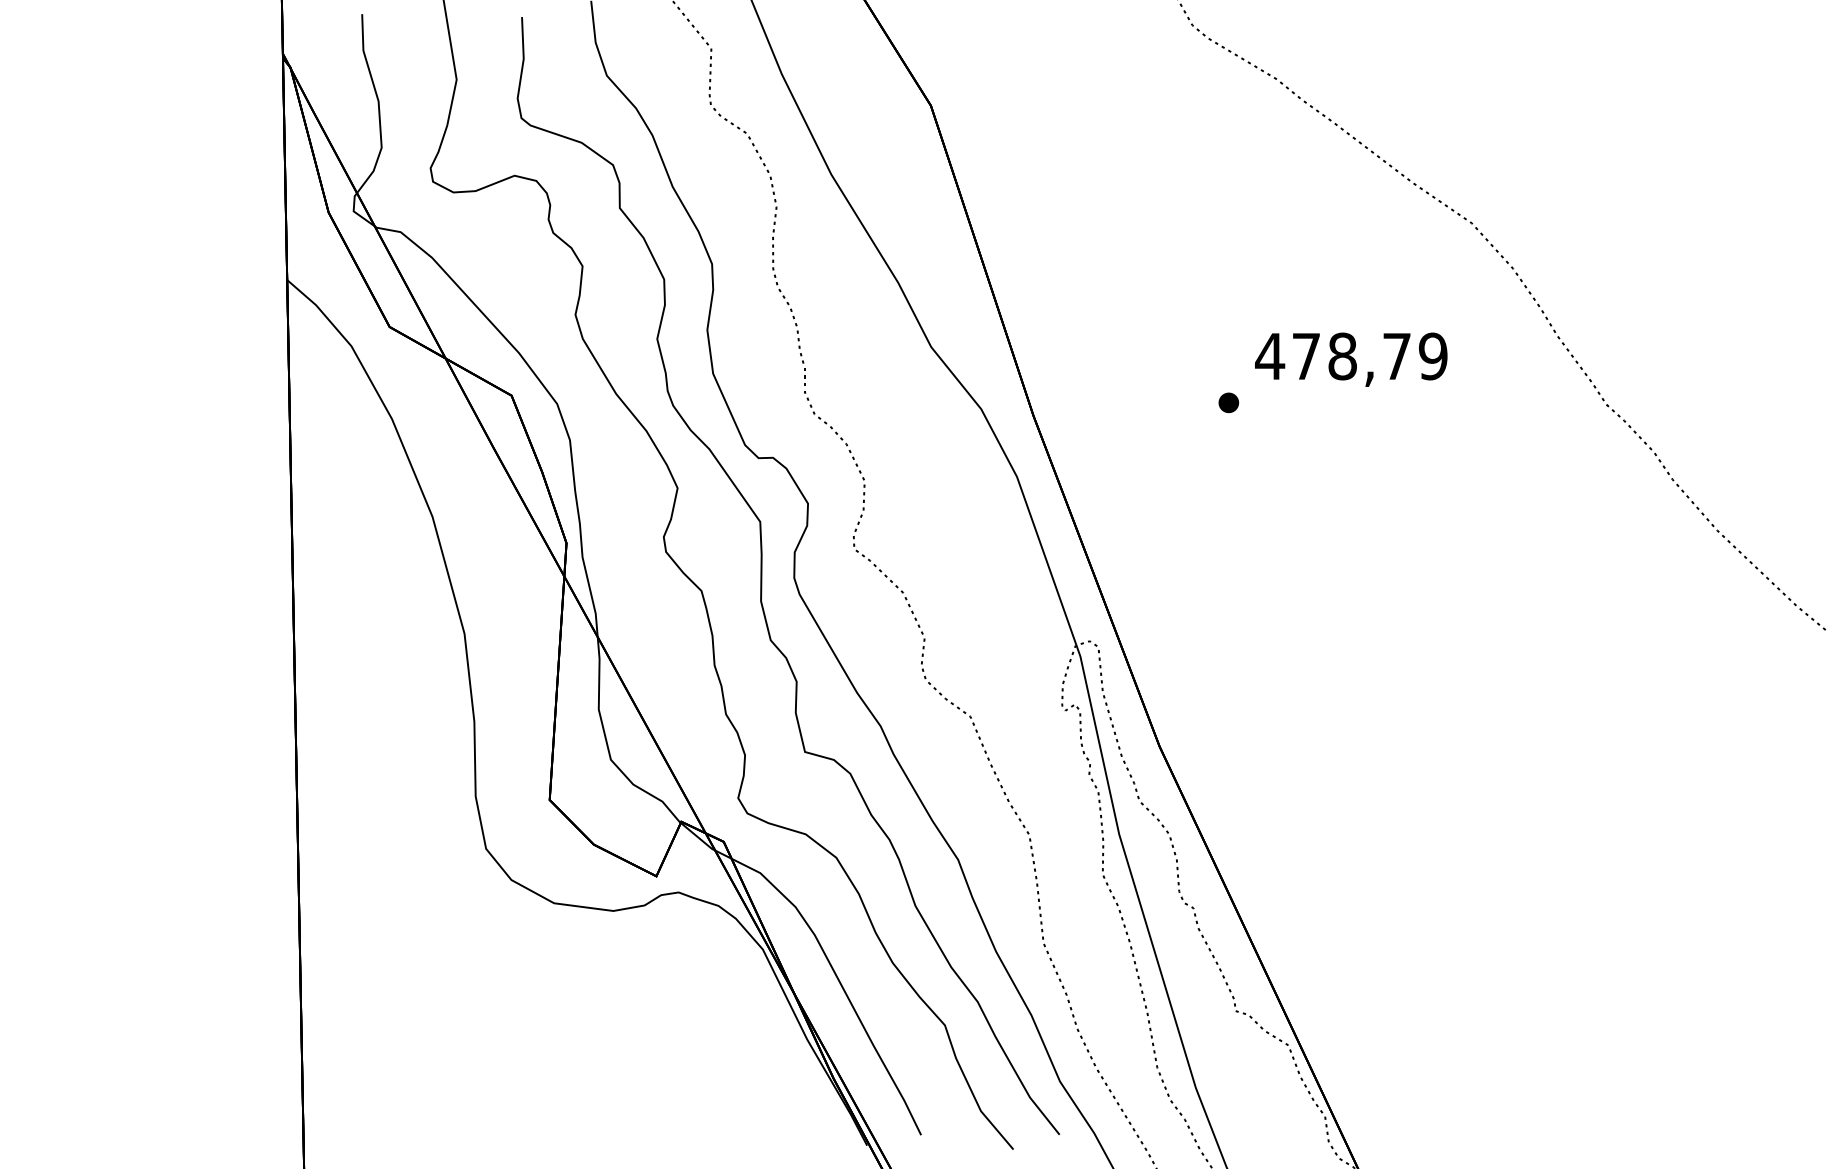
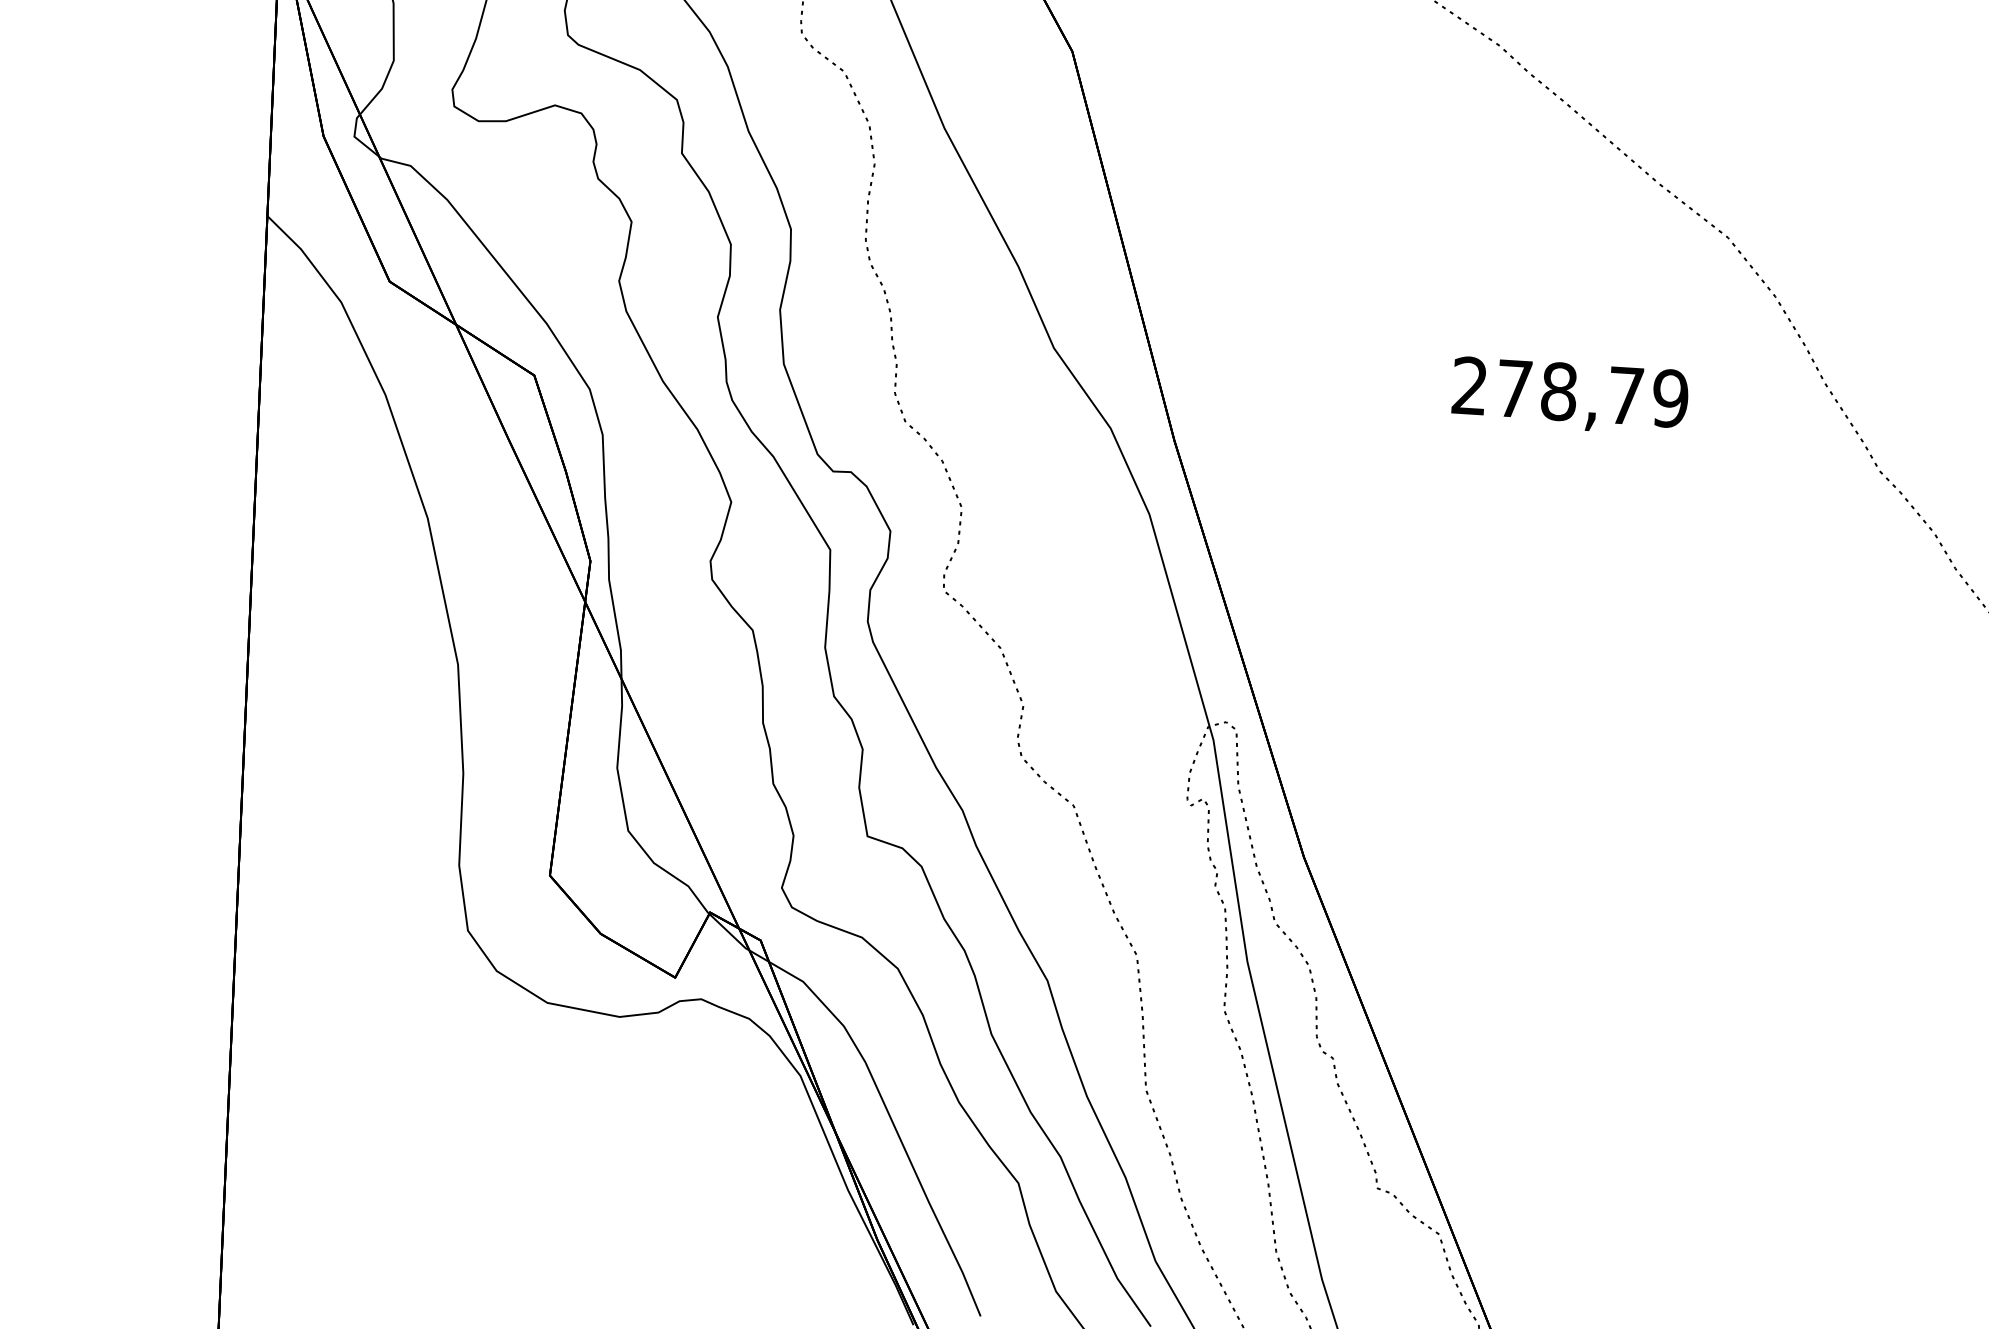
text: (1270, 355) -> (1470, 384), 478,79 -> 278,79
part: (1228, 402) -> (1415, 439), removed

